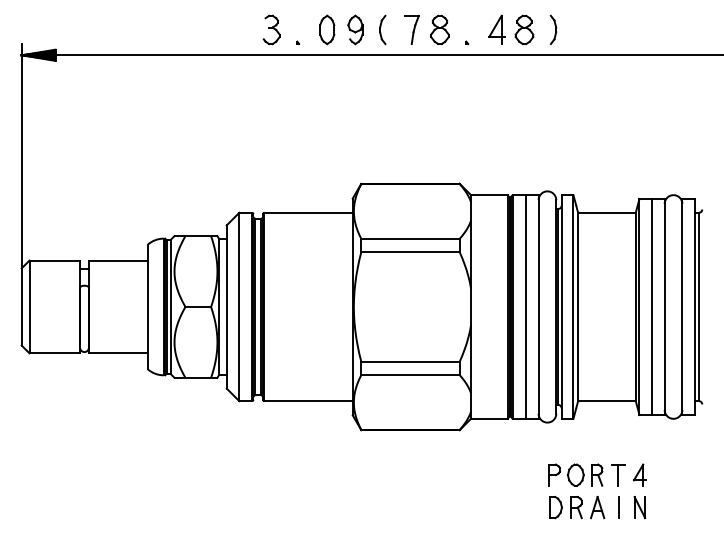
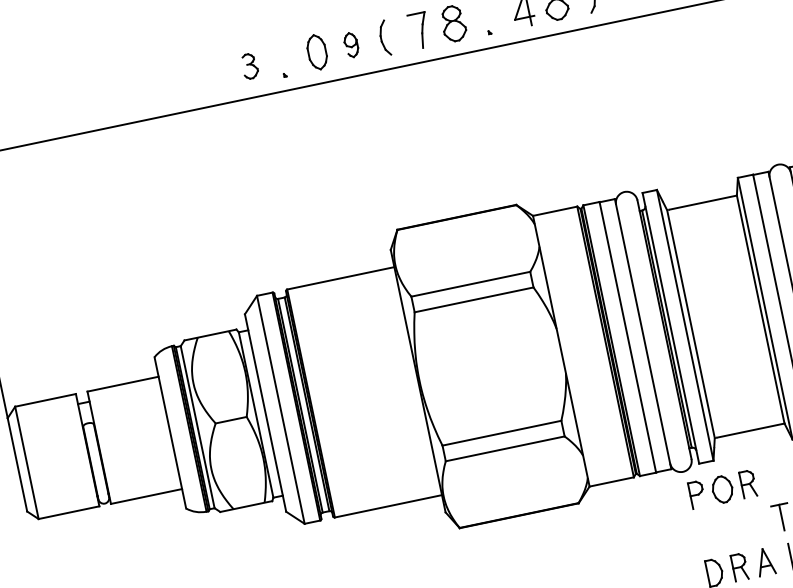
part: (271, 29) -> (249, 65), size x0.7
part: (355, 29) -> (351, 44), size x0.7
part: (575, 474) -> (722, 488), moved

